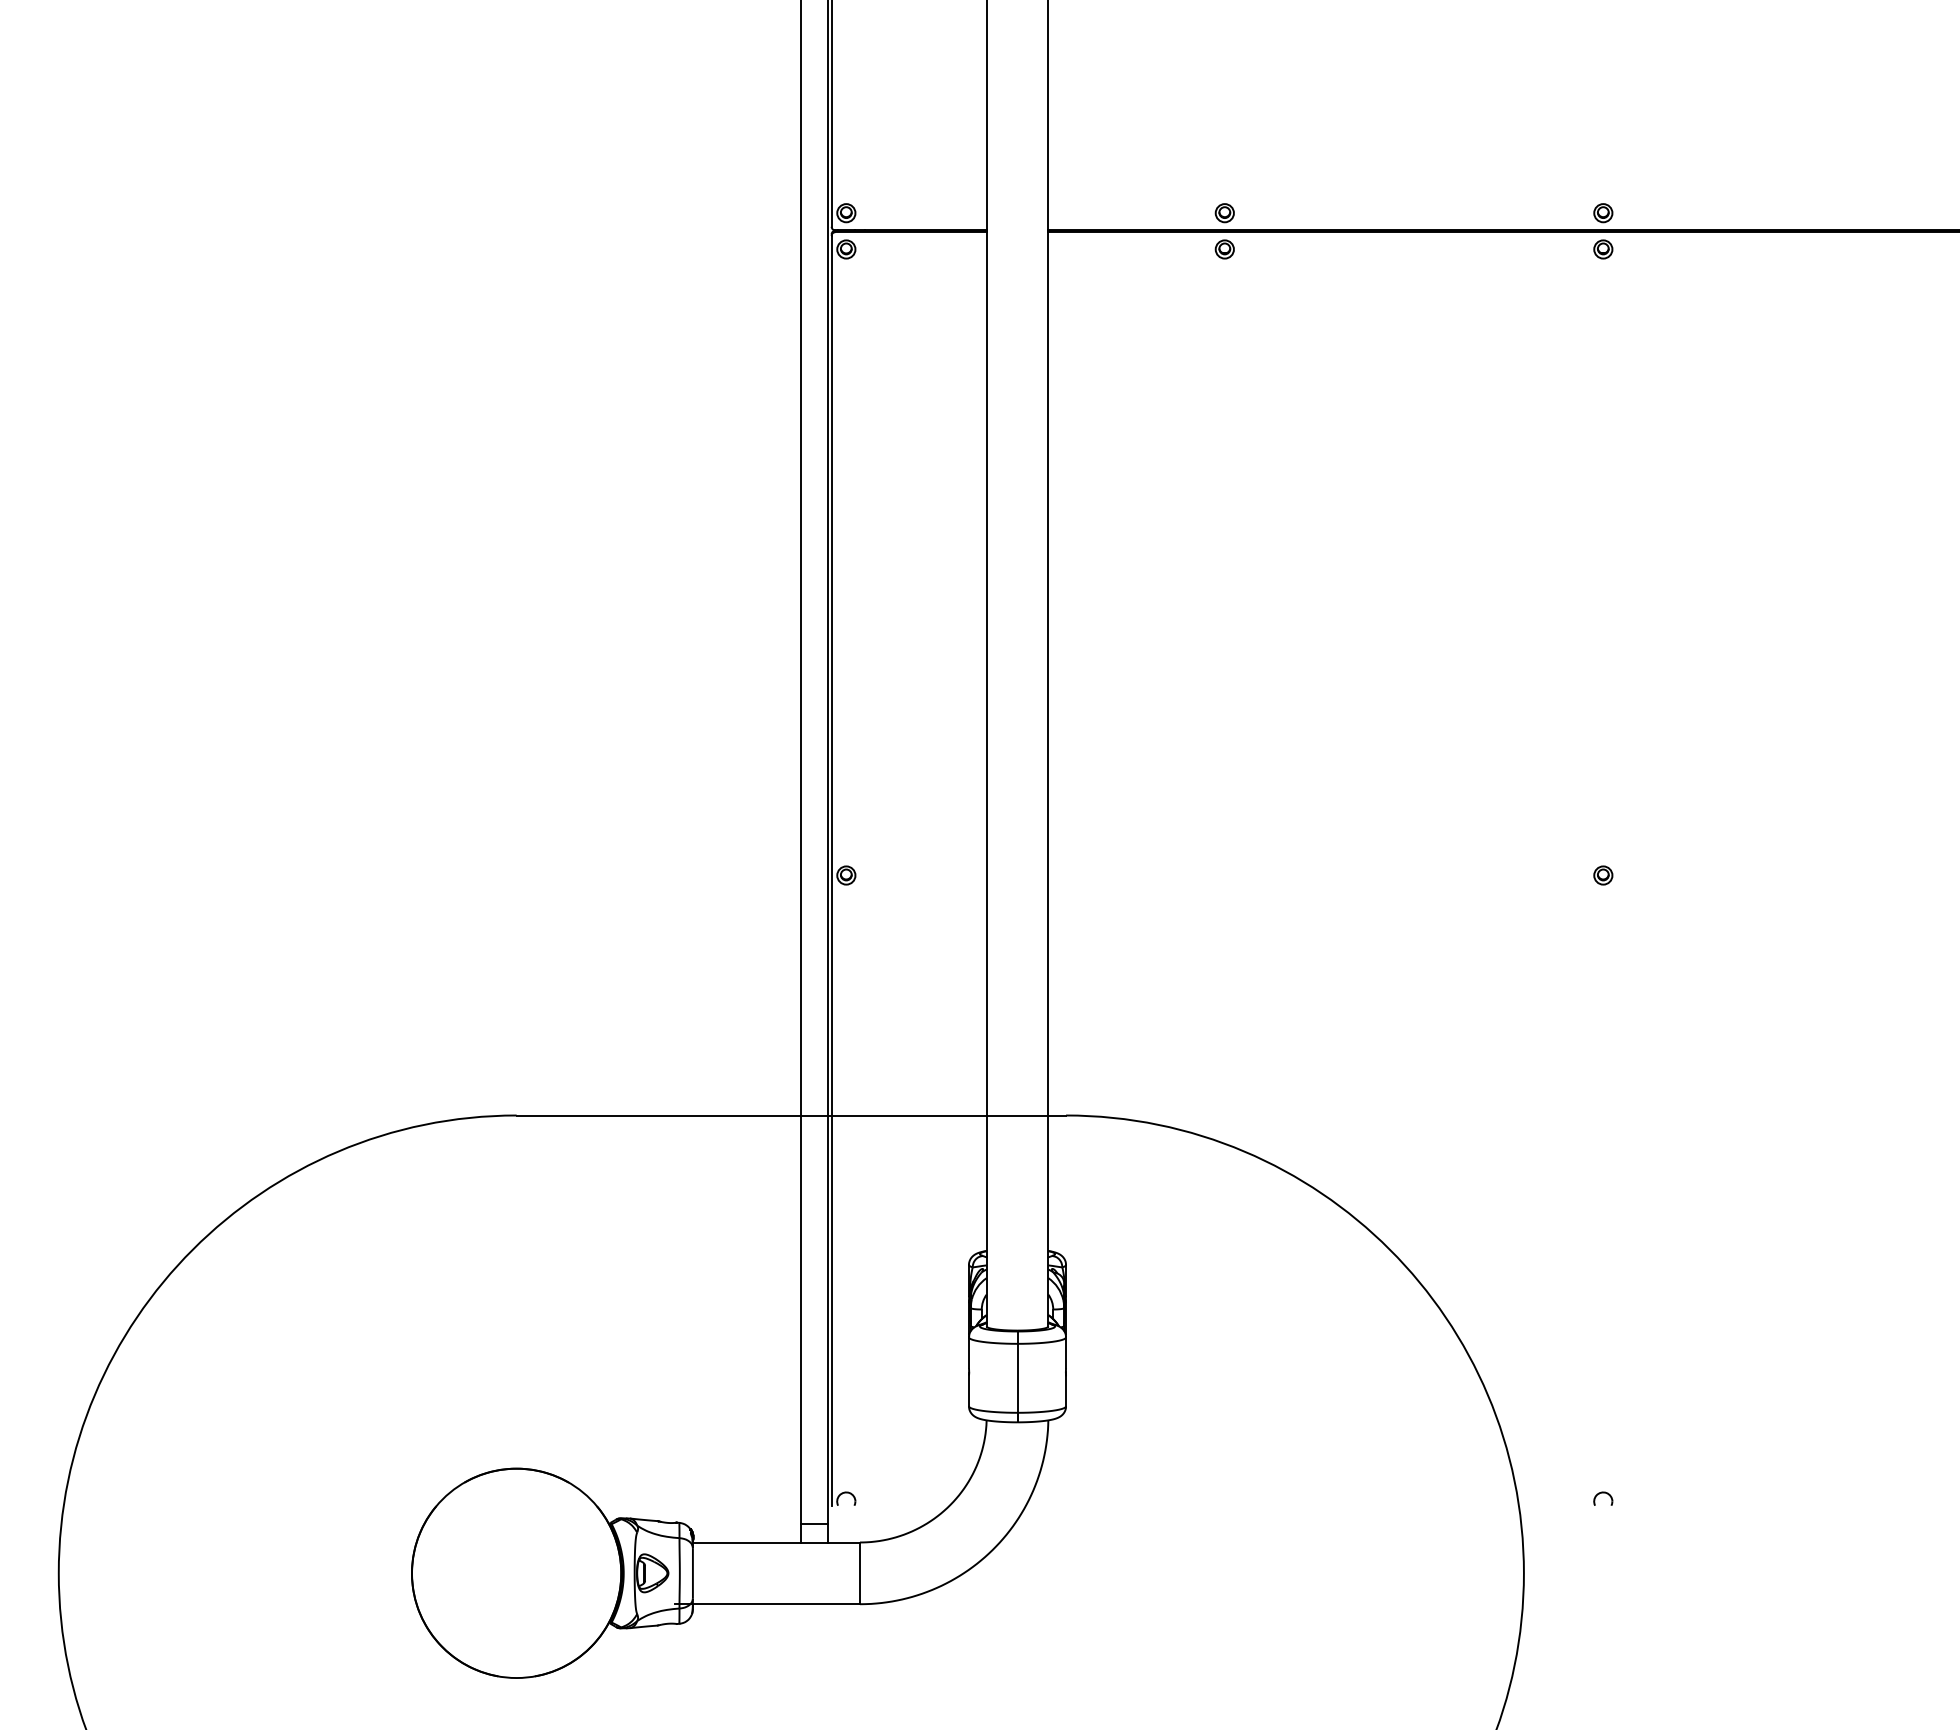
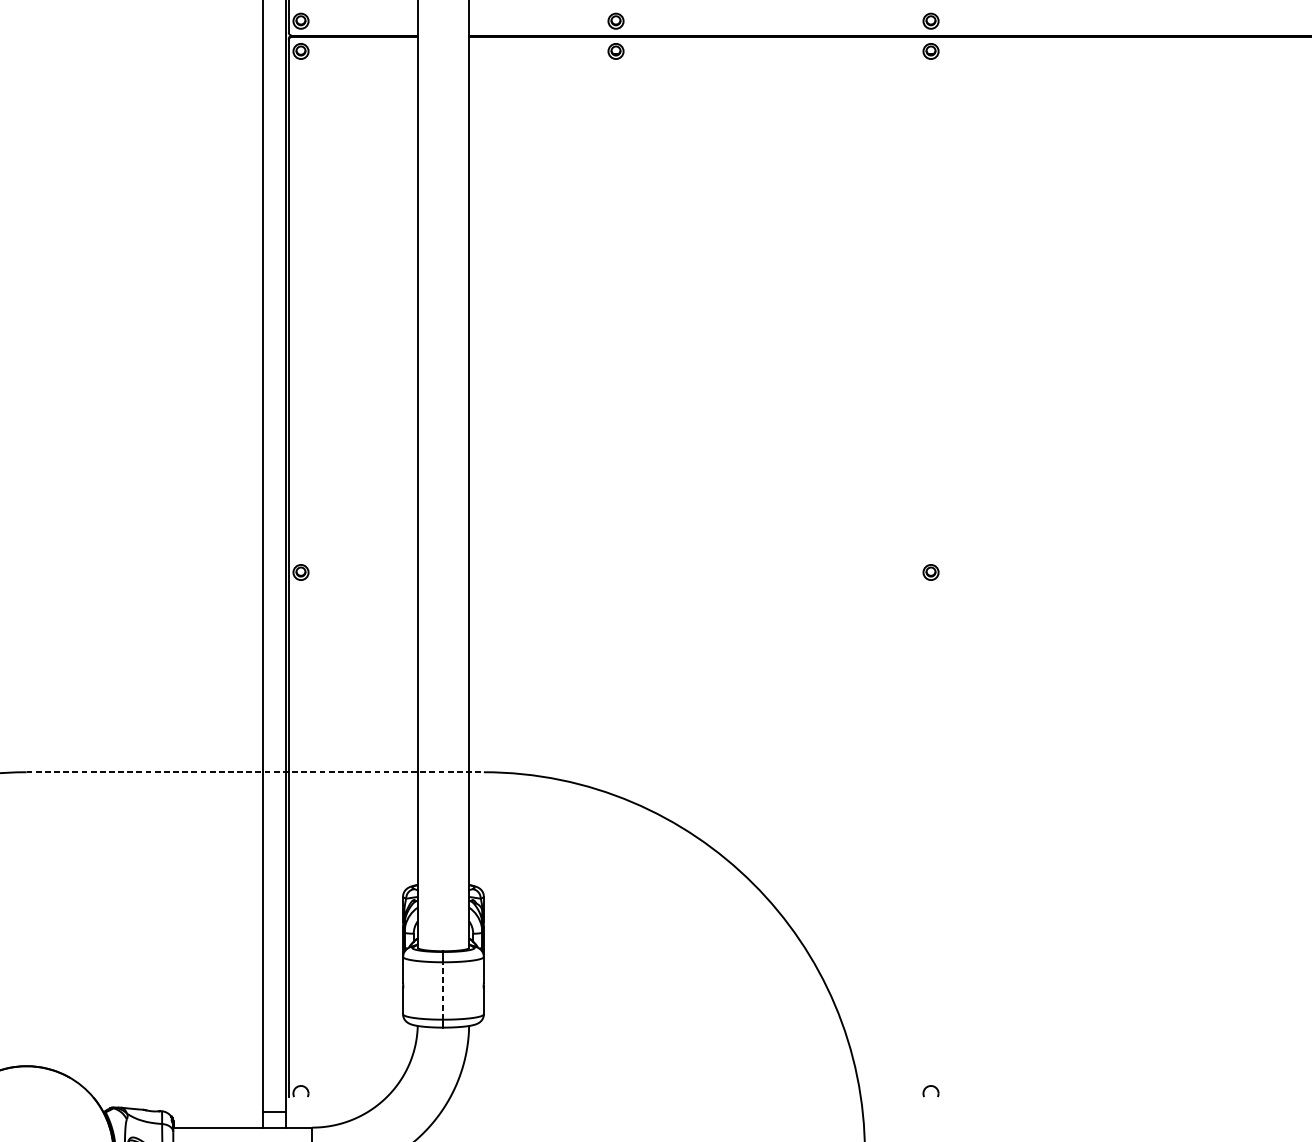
line: (791, 1115) -> (255, 772), solid -> dashed
line: (1017, 1377) -> (443, 990), solid -> dashed

